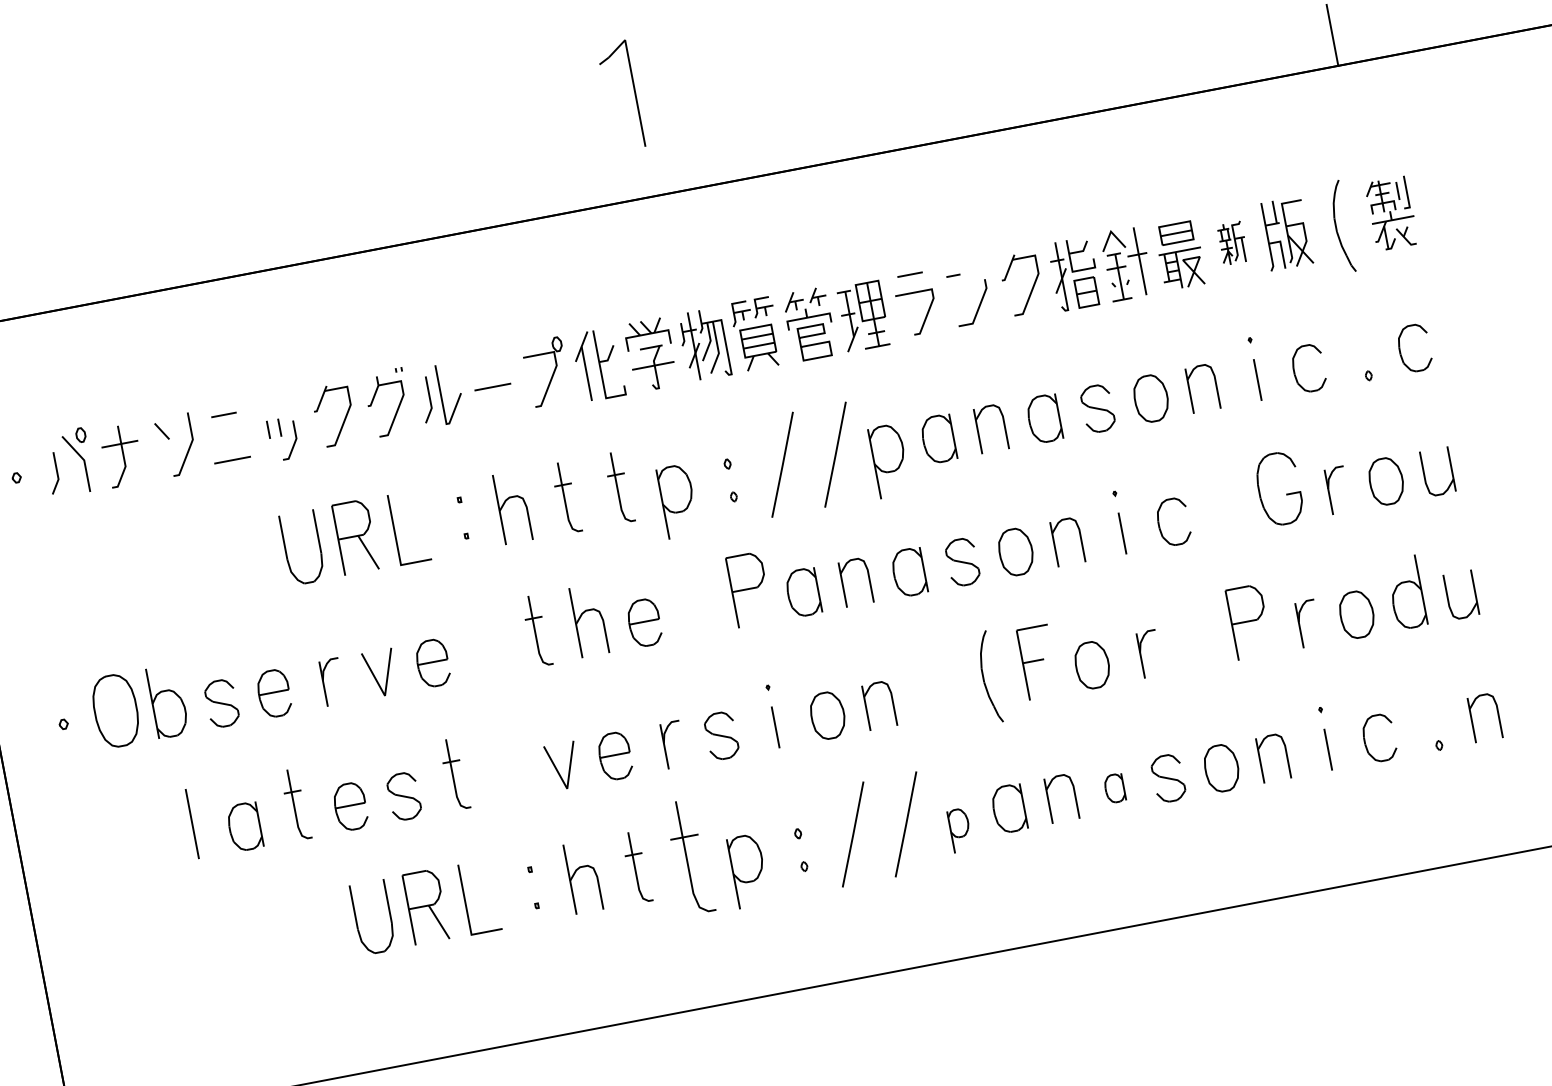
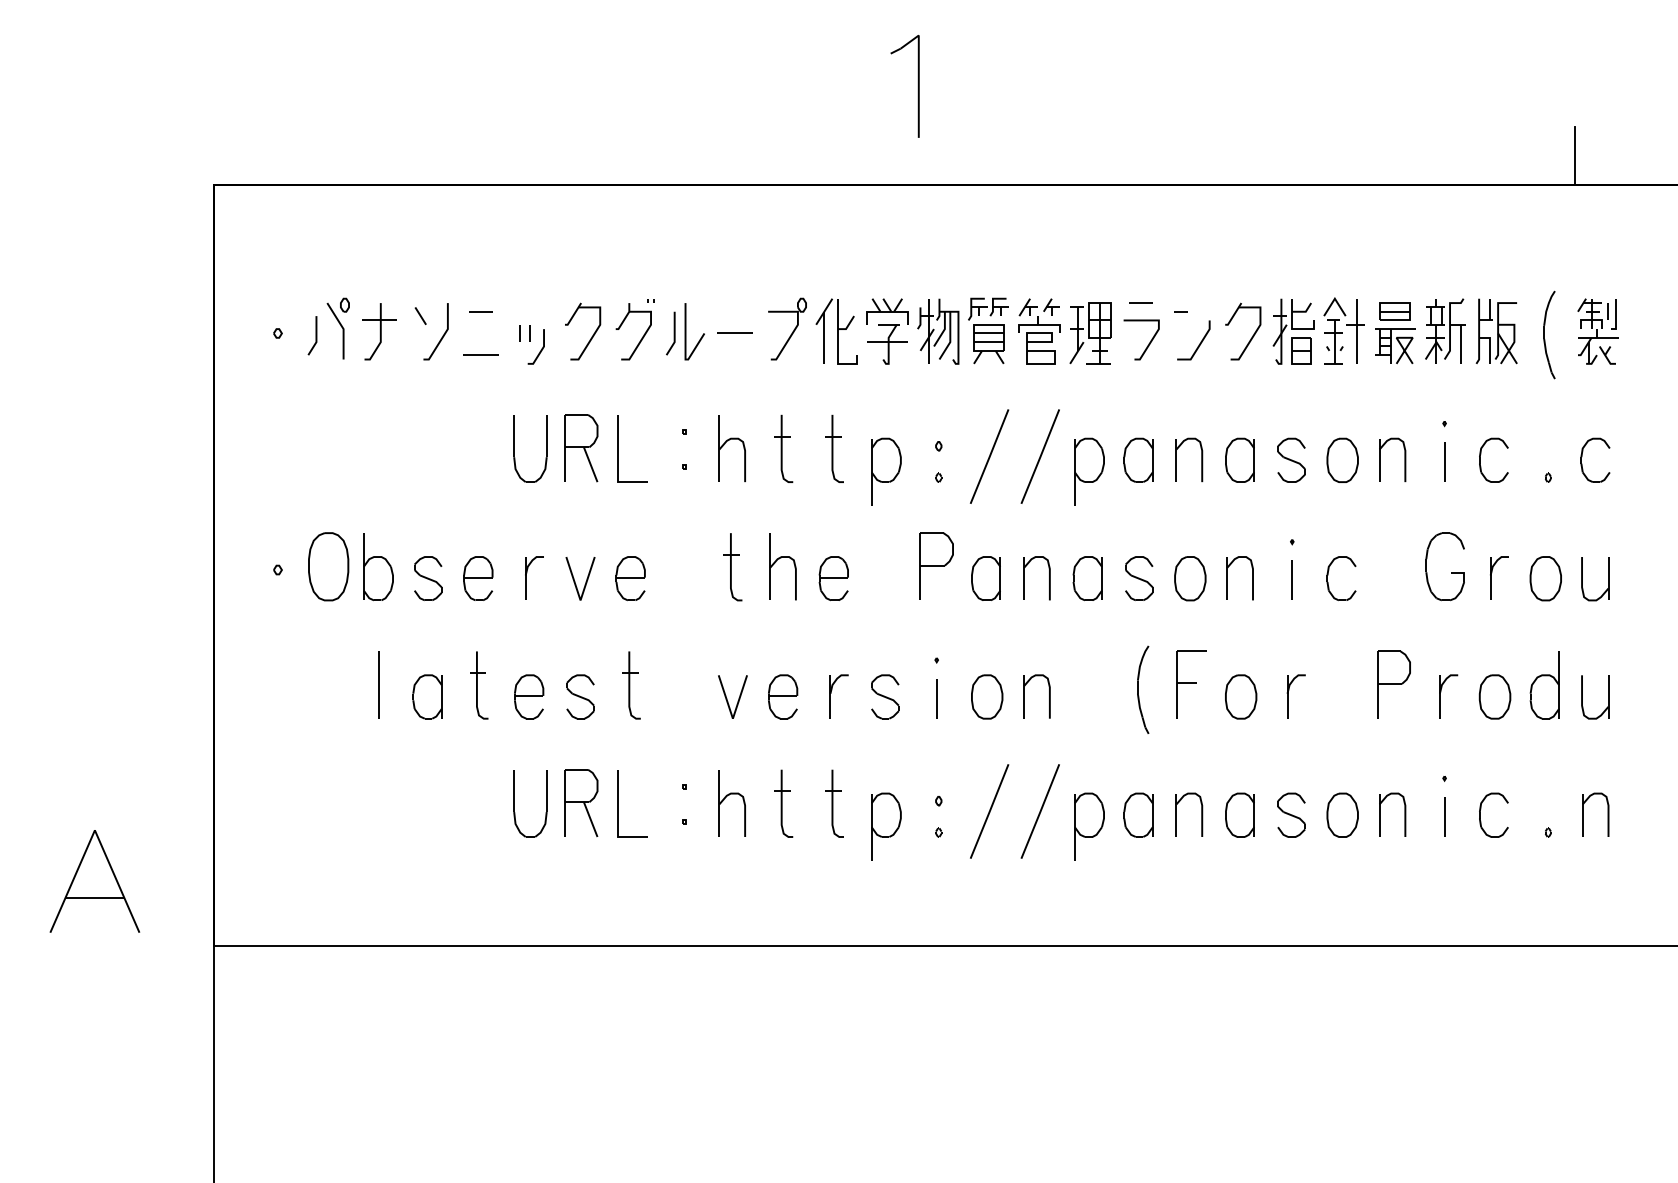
part: (1232, 242) -> (1445, 330), size x1.67
part: (1114, 787) -> (1239, 814), size x1.67
part: (960, 830) -> (1089, 826), size x1.67
part: (689, 856) -> (834, 803), size x0.62

